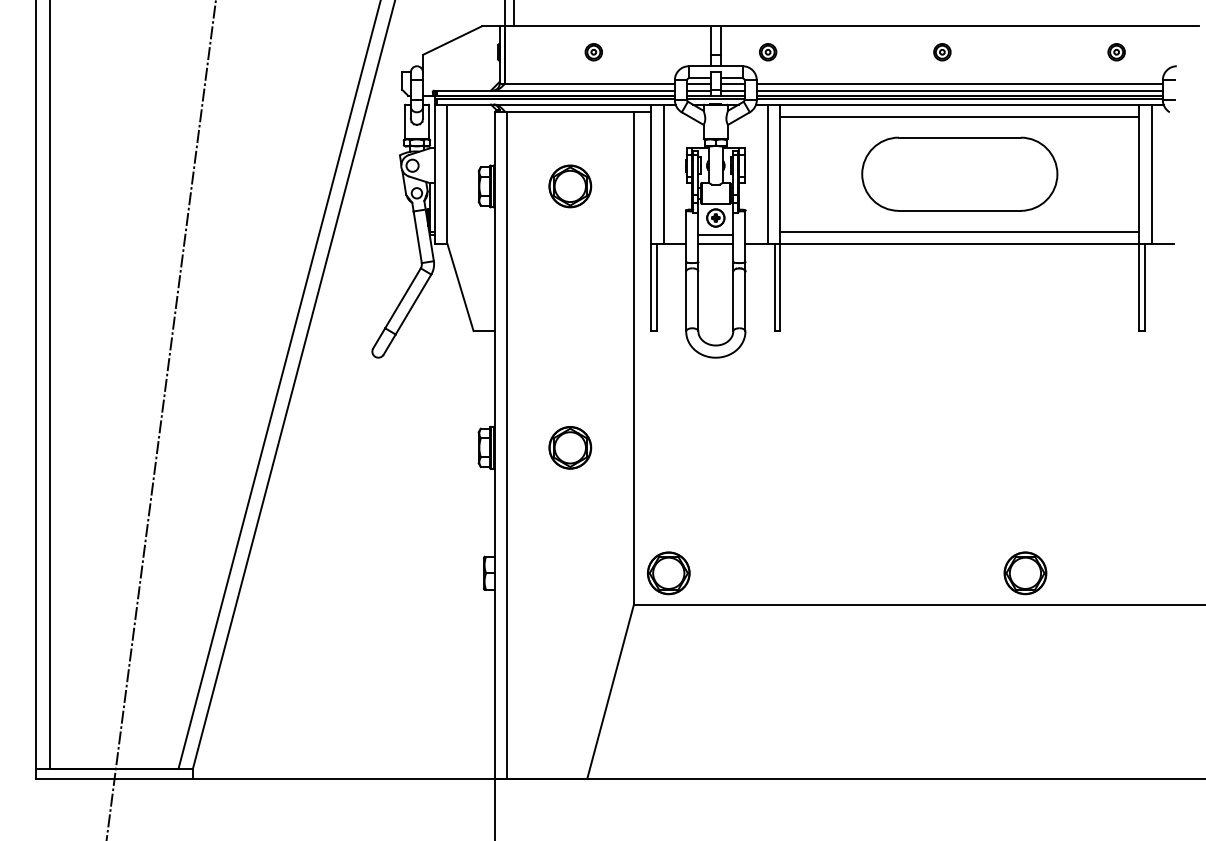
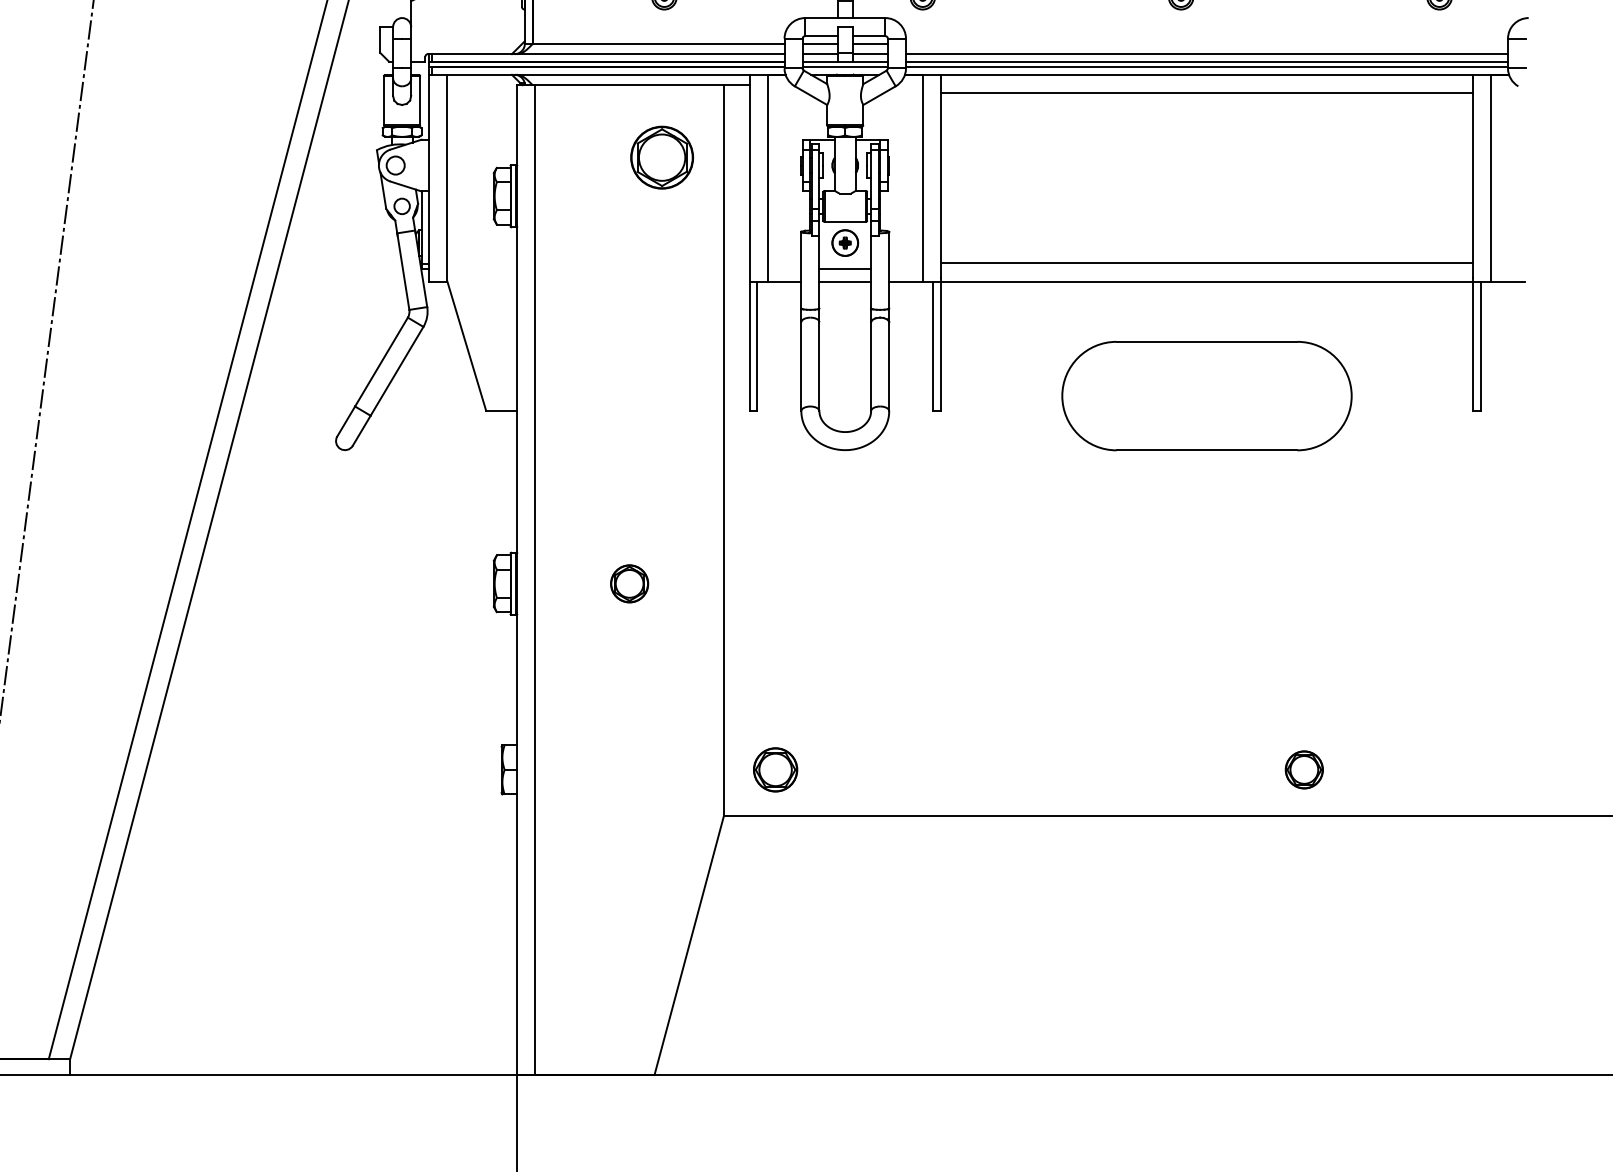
line: (959, 83) -> (1206, 43), removed
part: (959, 173) -> (1206, 394), moved
part: (570, 186) -> (662, 157), moved
part: (570, 447) -> (629, 583), size x0.6
part: (668, 573) -> (775, 770), size x0.7
part: (1025, 573) -> (1304, 770), size x0.6

